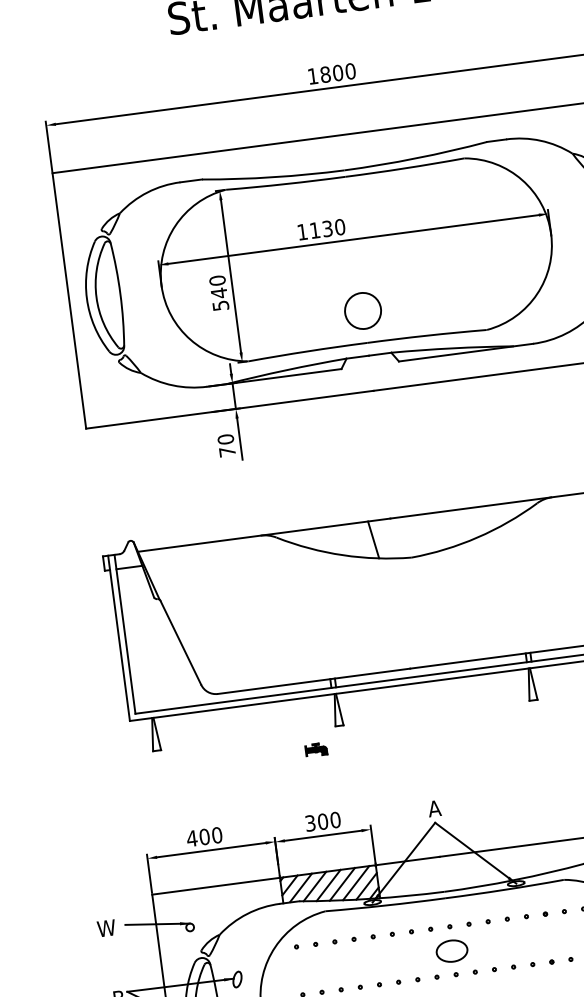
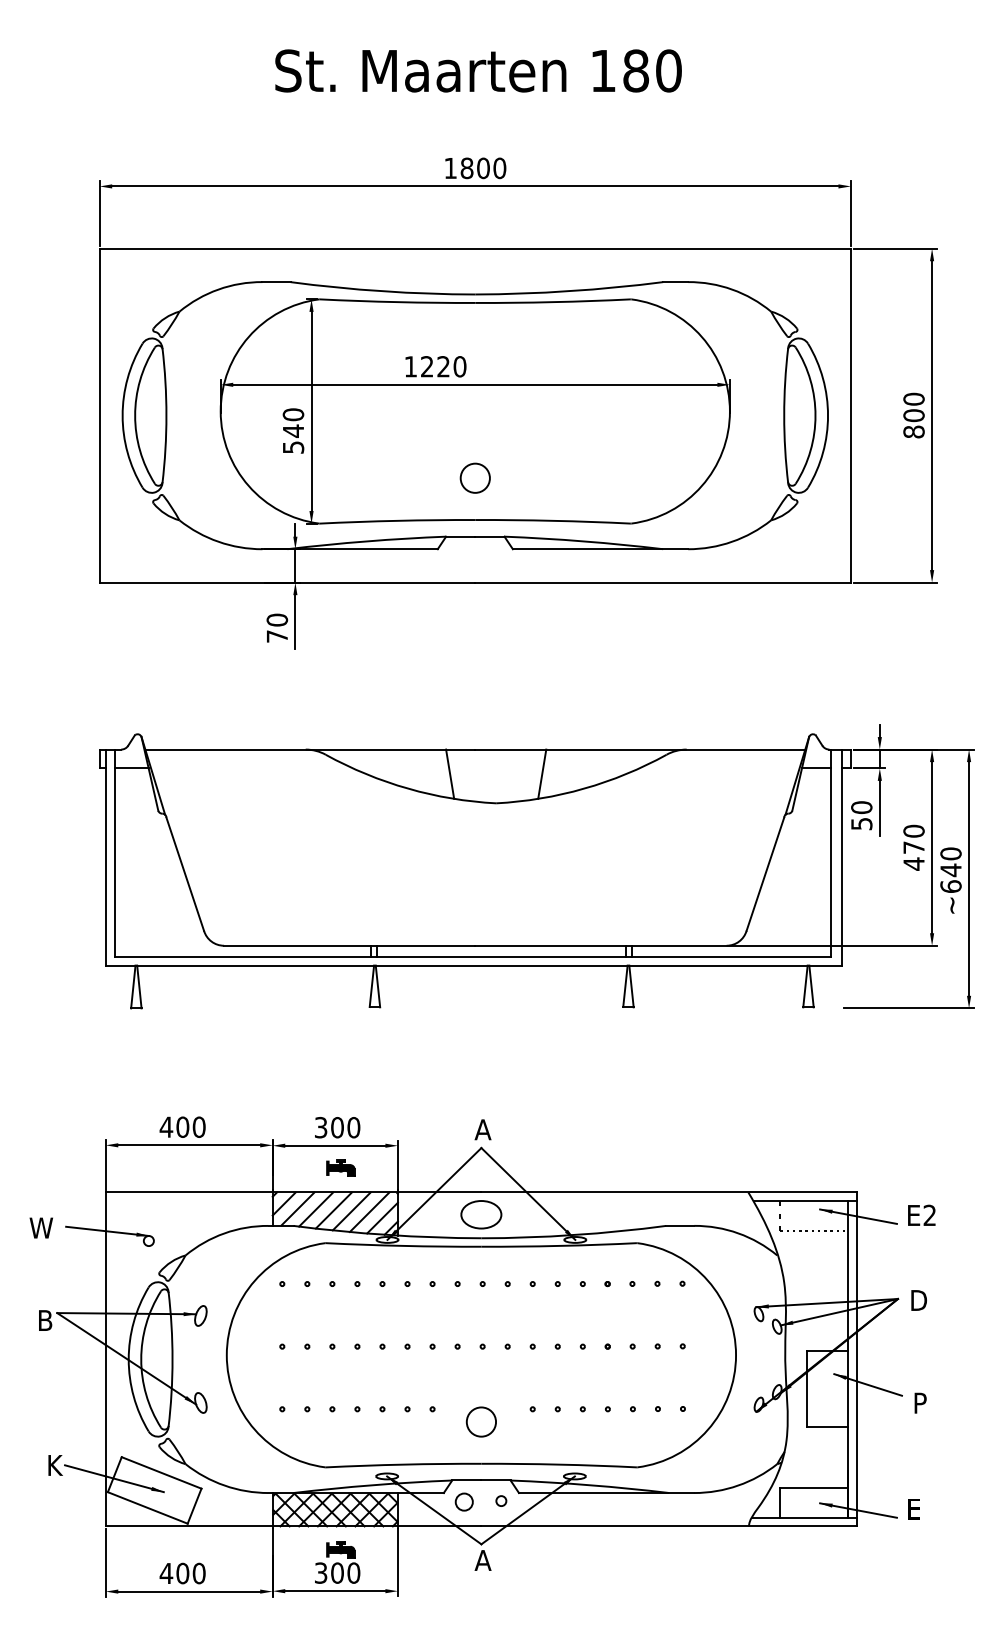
text: (321, 229) -> (435, 366), 1130 -> 1220
circle: (362, 310) -> (474, 477), size x0.62
line: (444, 530) -> (542, 773), added
part: (315, 749) -> (340, 1167), moved
part: (452, 950) -> (481, 1214), moved

